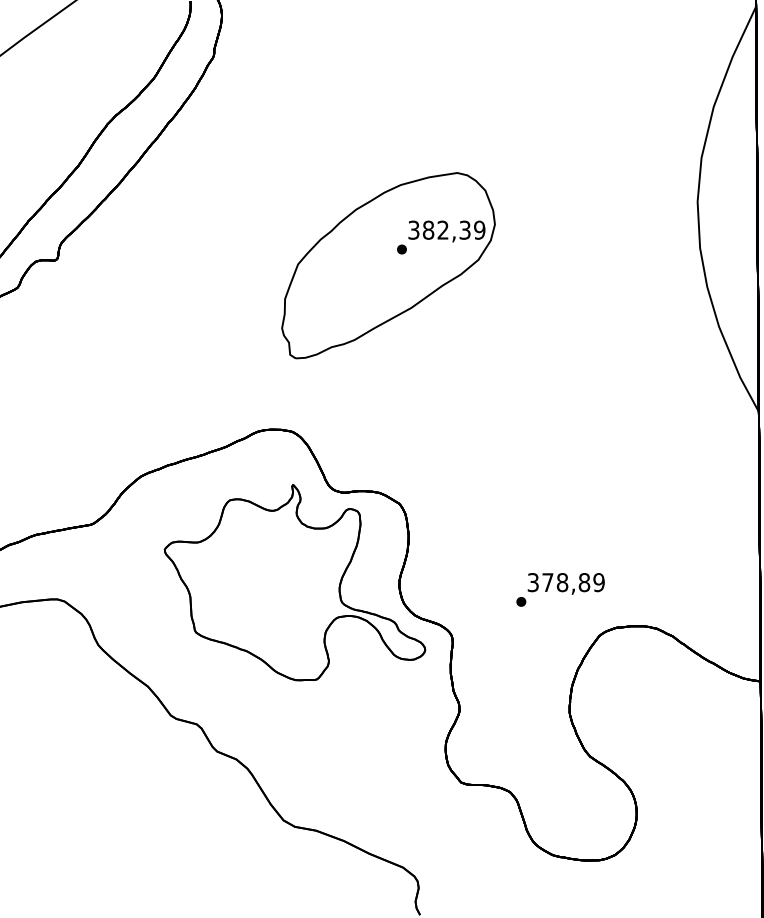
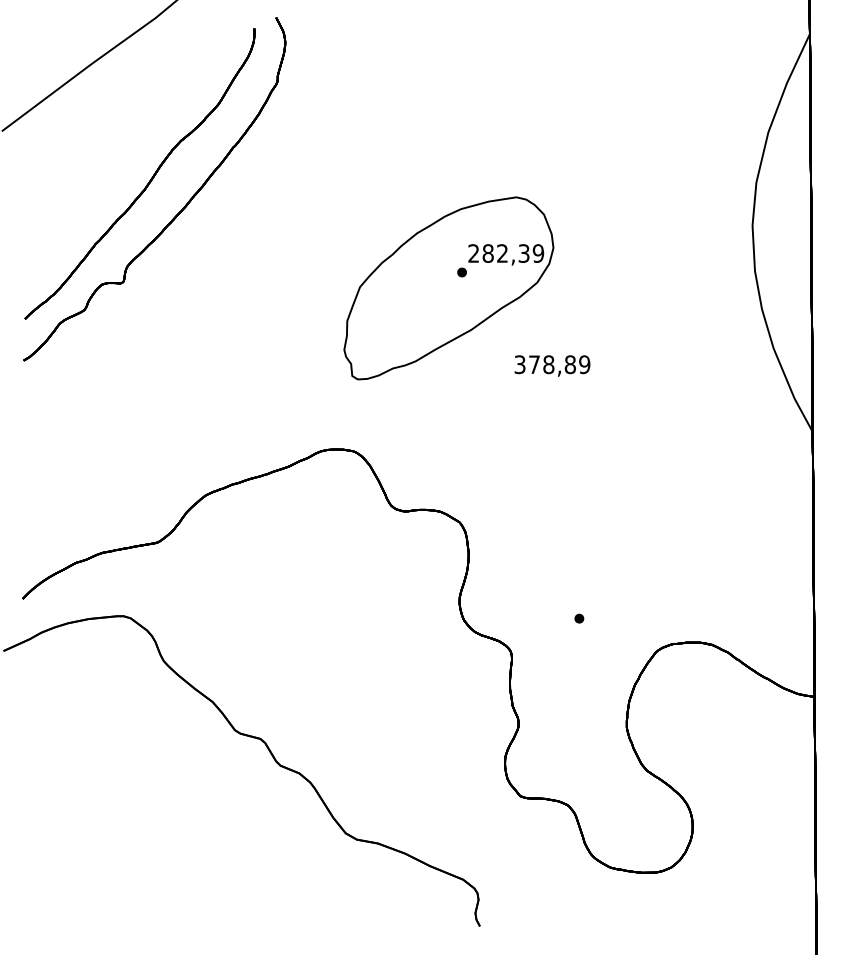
text: (413, 230) -> (473, 253), 382,39 -> 282,39
part: (294, 582) -> (356, 599), removed
text: (566, 583) -> (552, 365), moved

